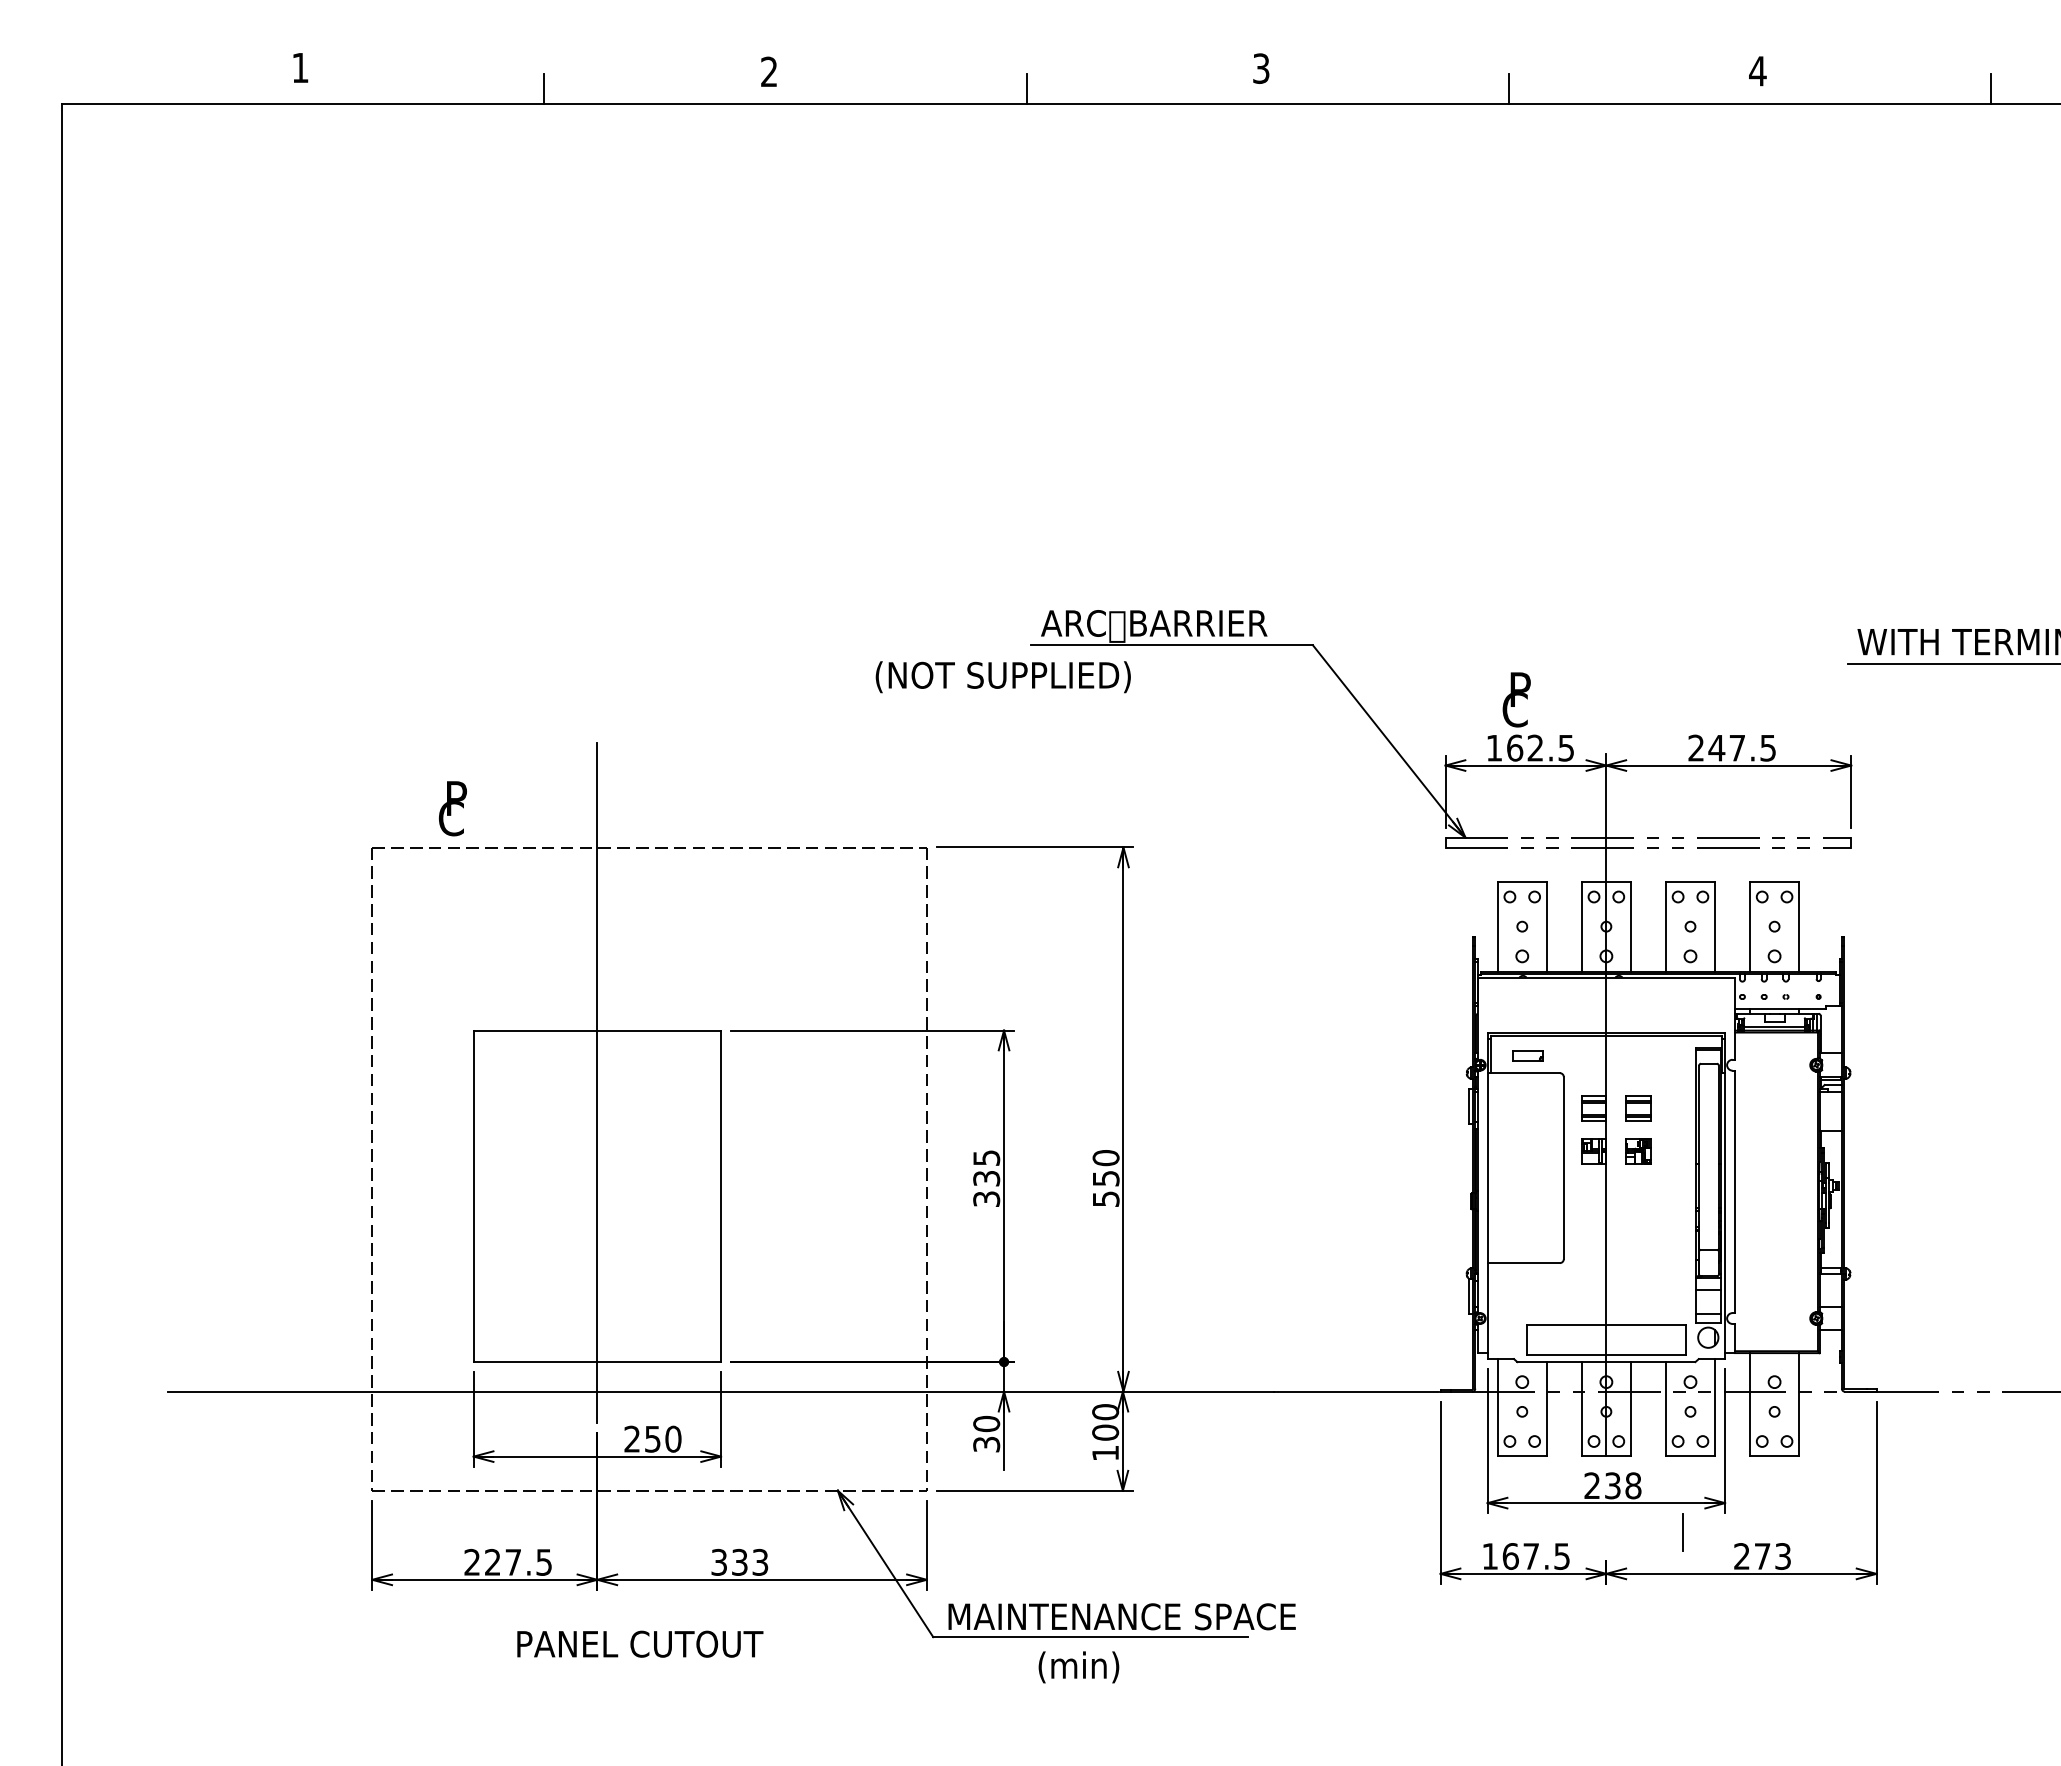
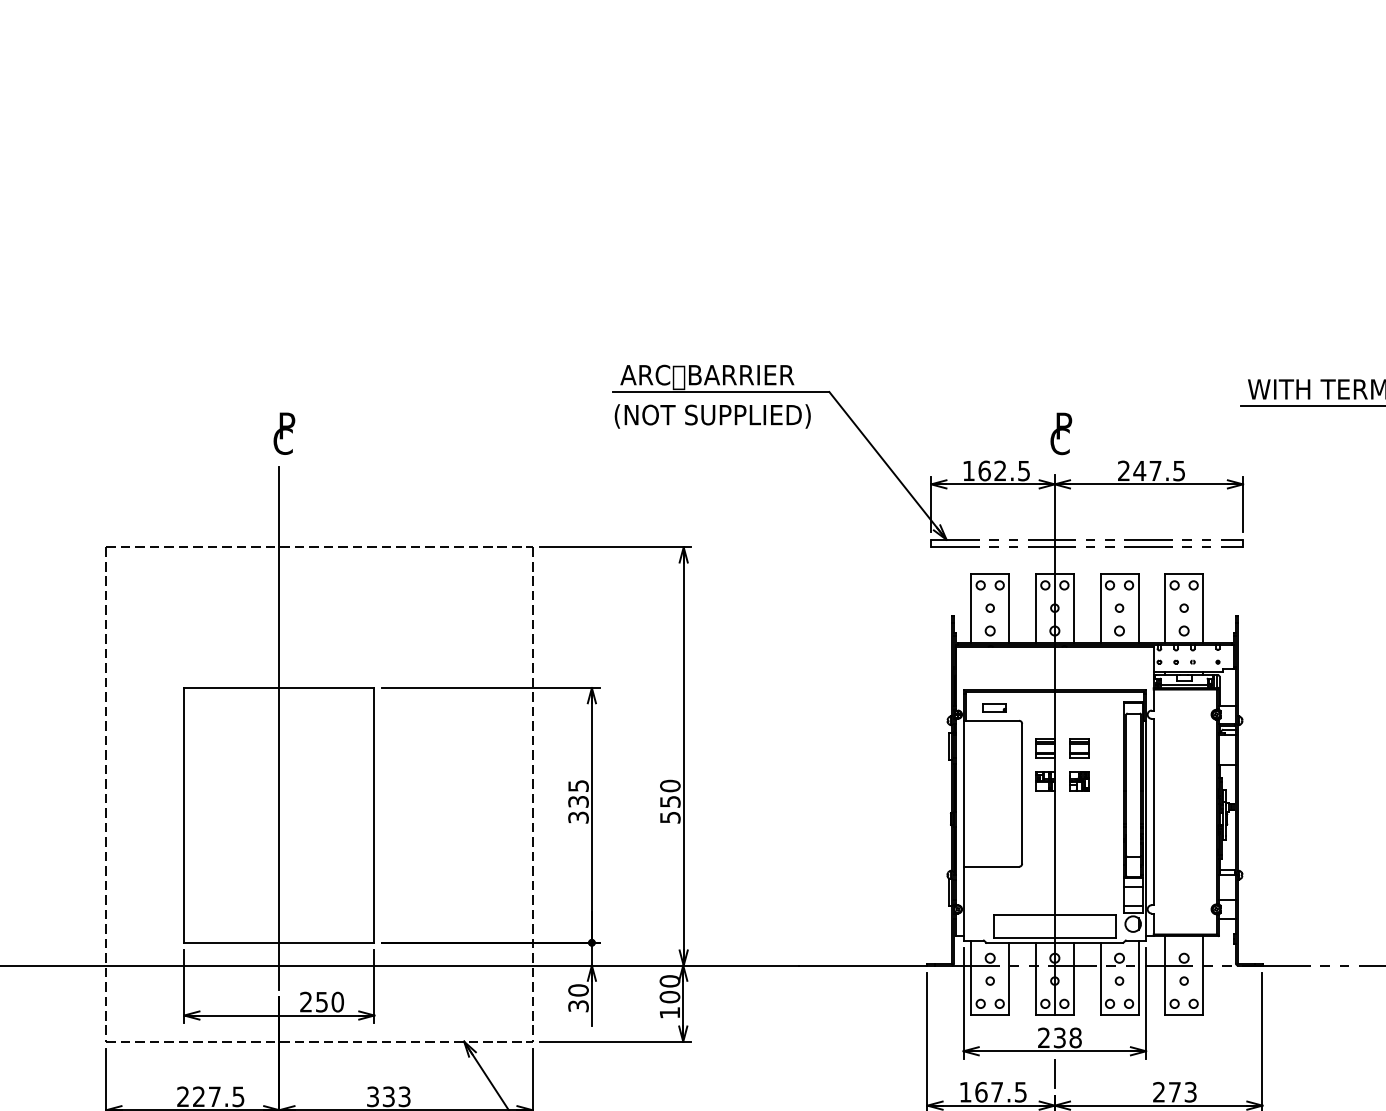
text: (1002, 677) -> (712, 416), moved
text: (1516, 699) -> (1061, 433), moved
text: (452, 808) -> (284, 433), moved
line: (1682, 1532) -> (1054, 1073), moved

